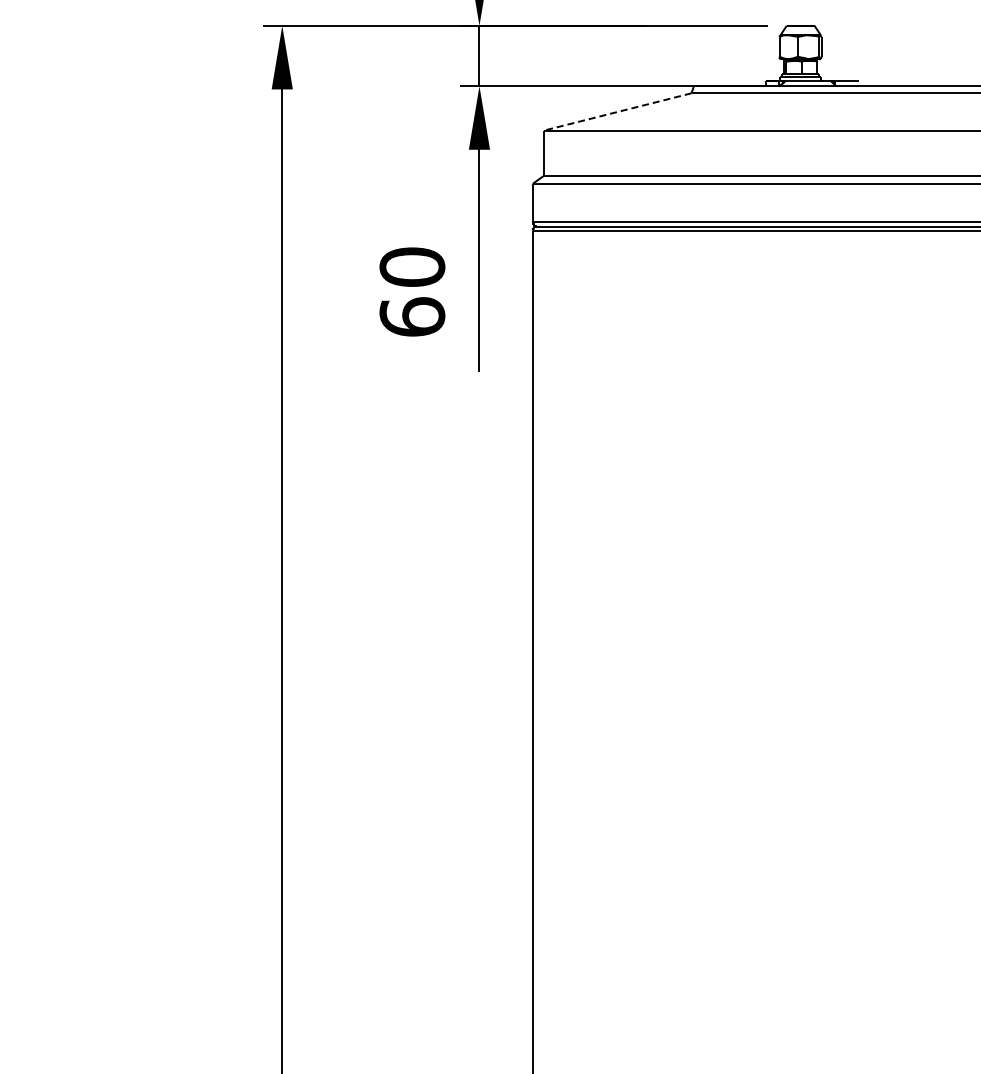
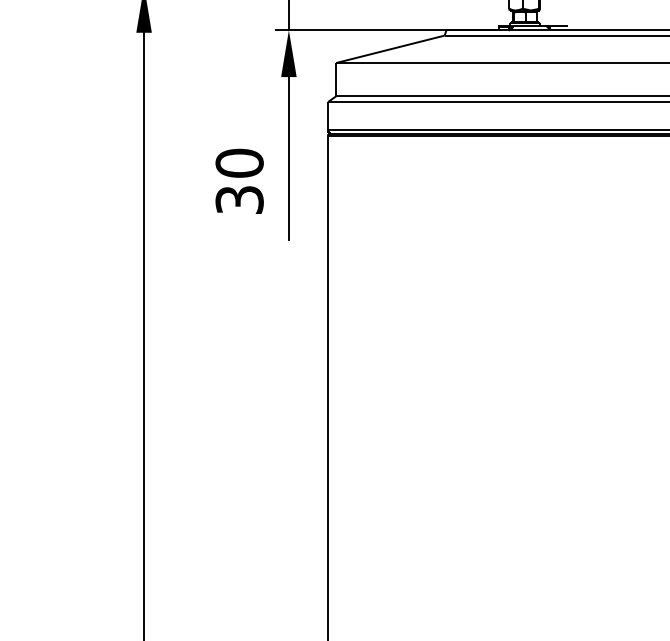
line: (617, 112) -> (390, 49), dashed -> solid
text: (412, 316) -> (239, 199), 60 -> 30

